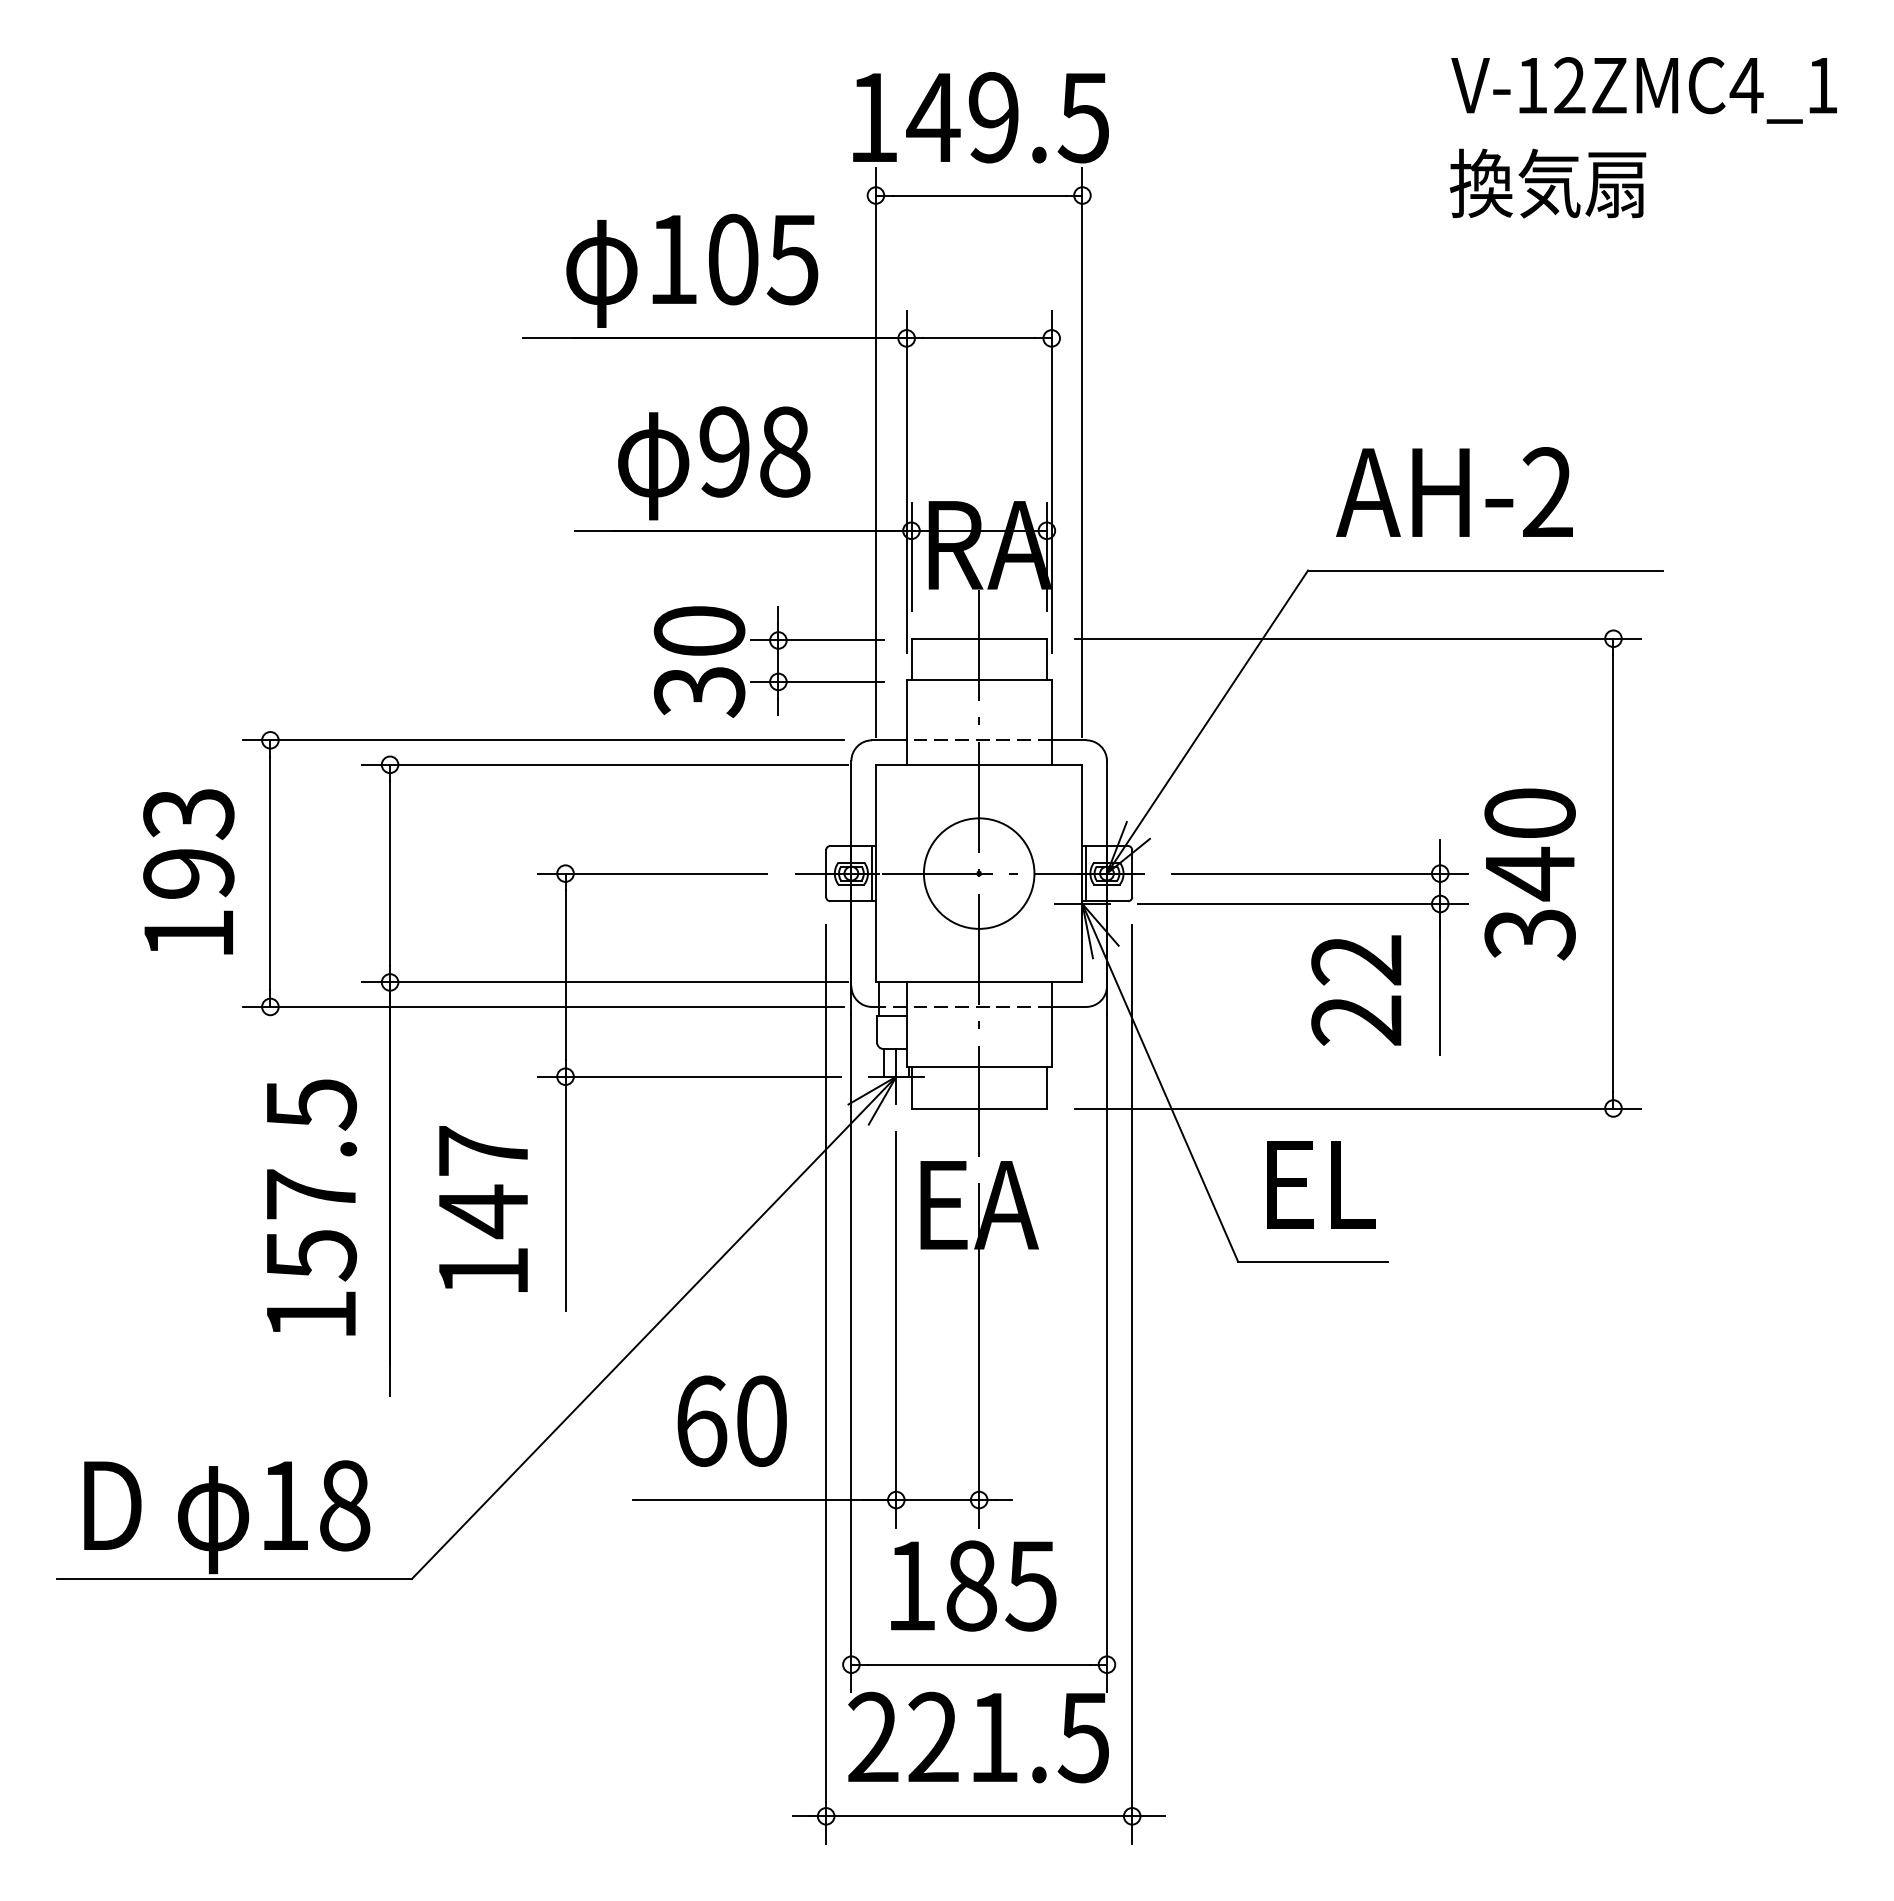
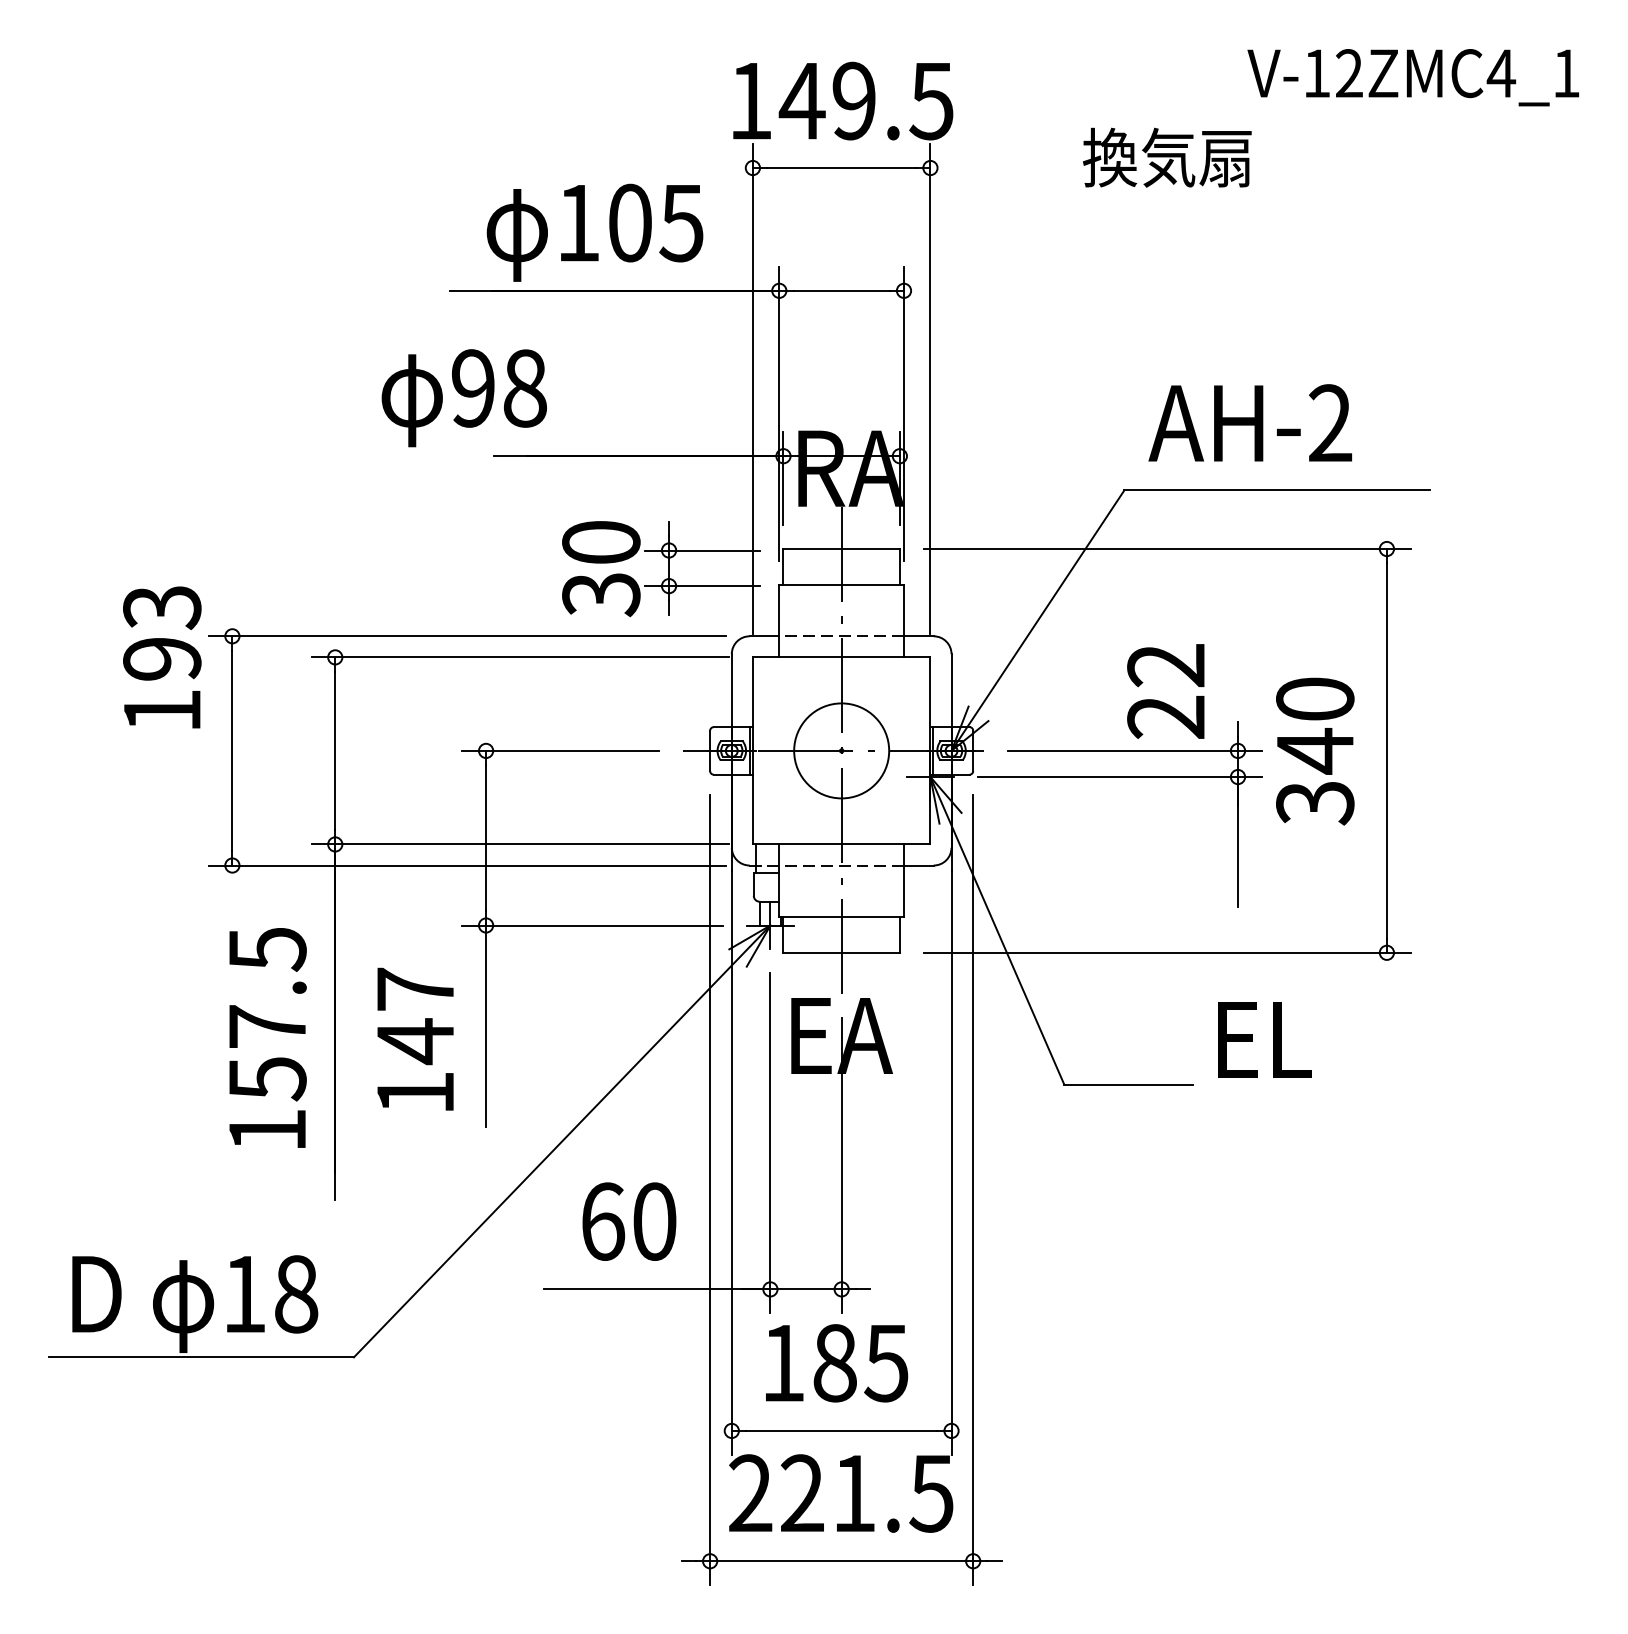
text: (1547, 183) -> (1166, 157), moved
text: (714, 463) -> (464, 398), moved
text: (188, 871) -> (161, 657), moved
text: (1356, 990) -> (1166, 691), moved
text: (1321, 1184) -> (1264, 1039), moved

